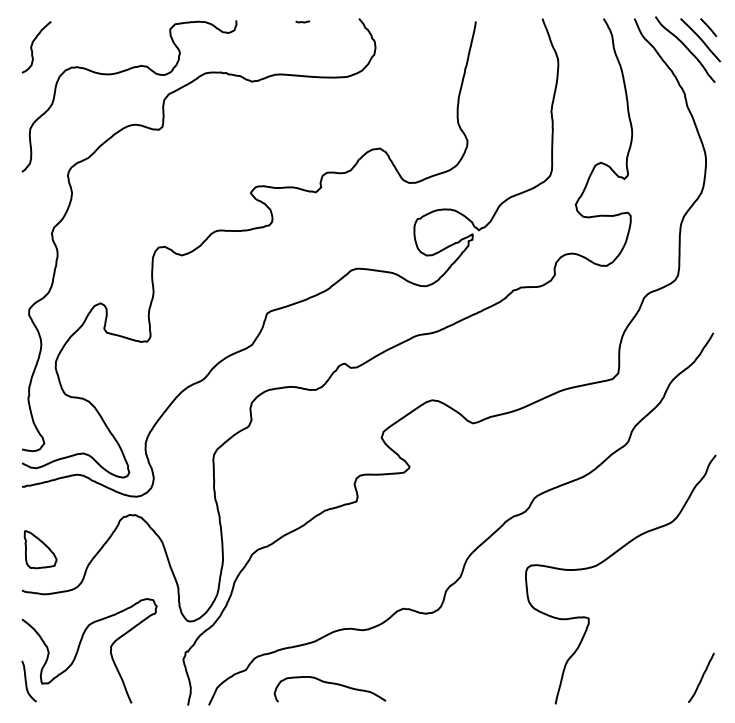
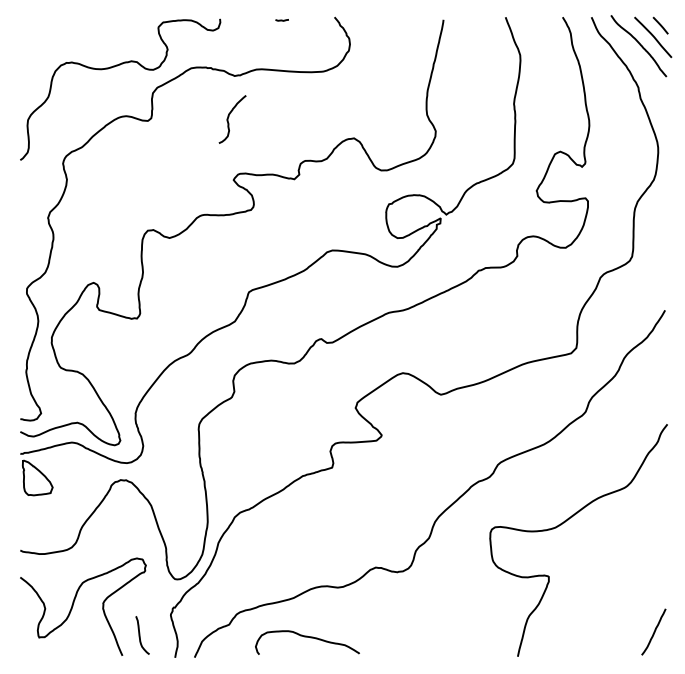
curve: (32, 47) -> (228, 119), moved
part: (40, 549) -> (37, 477), moved
curve: (26, 681) -> (140, 635), moved

